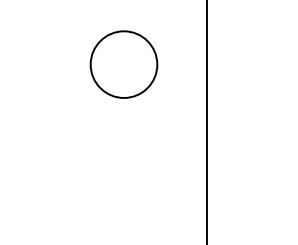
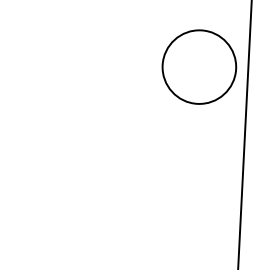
circle: (123, 64) -> (198, 66), moved

